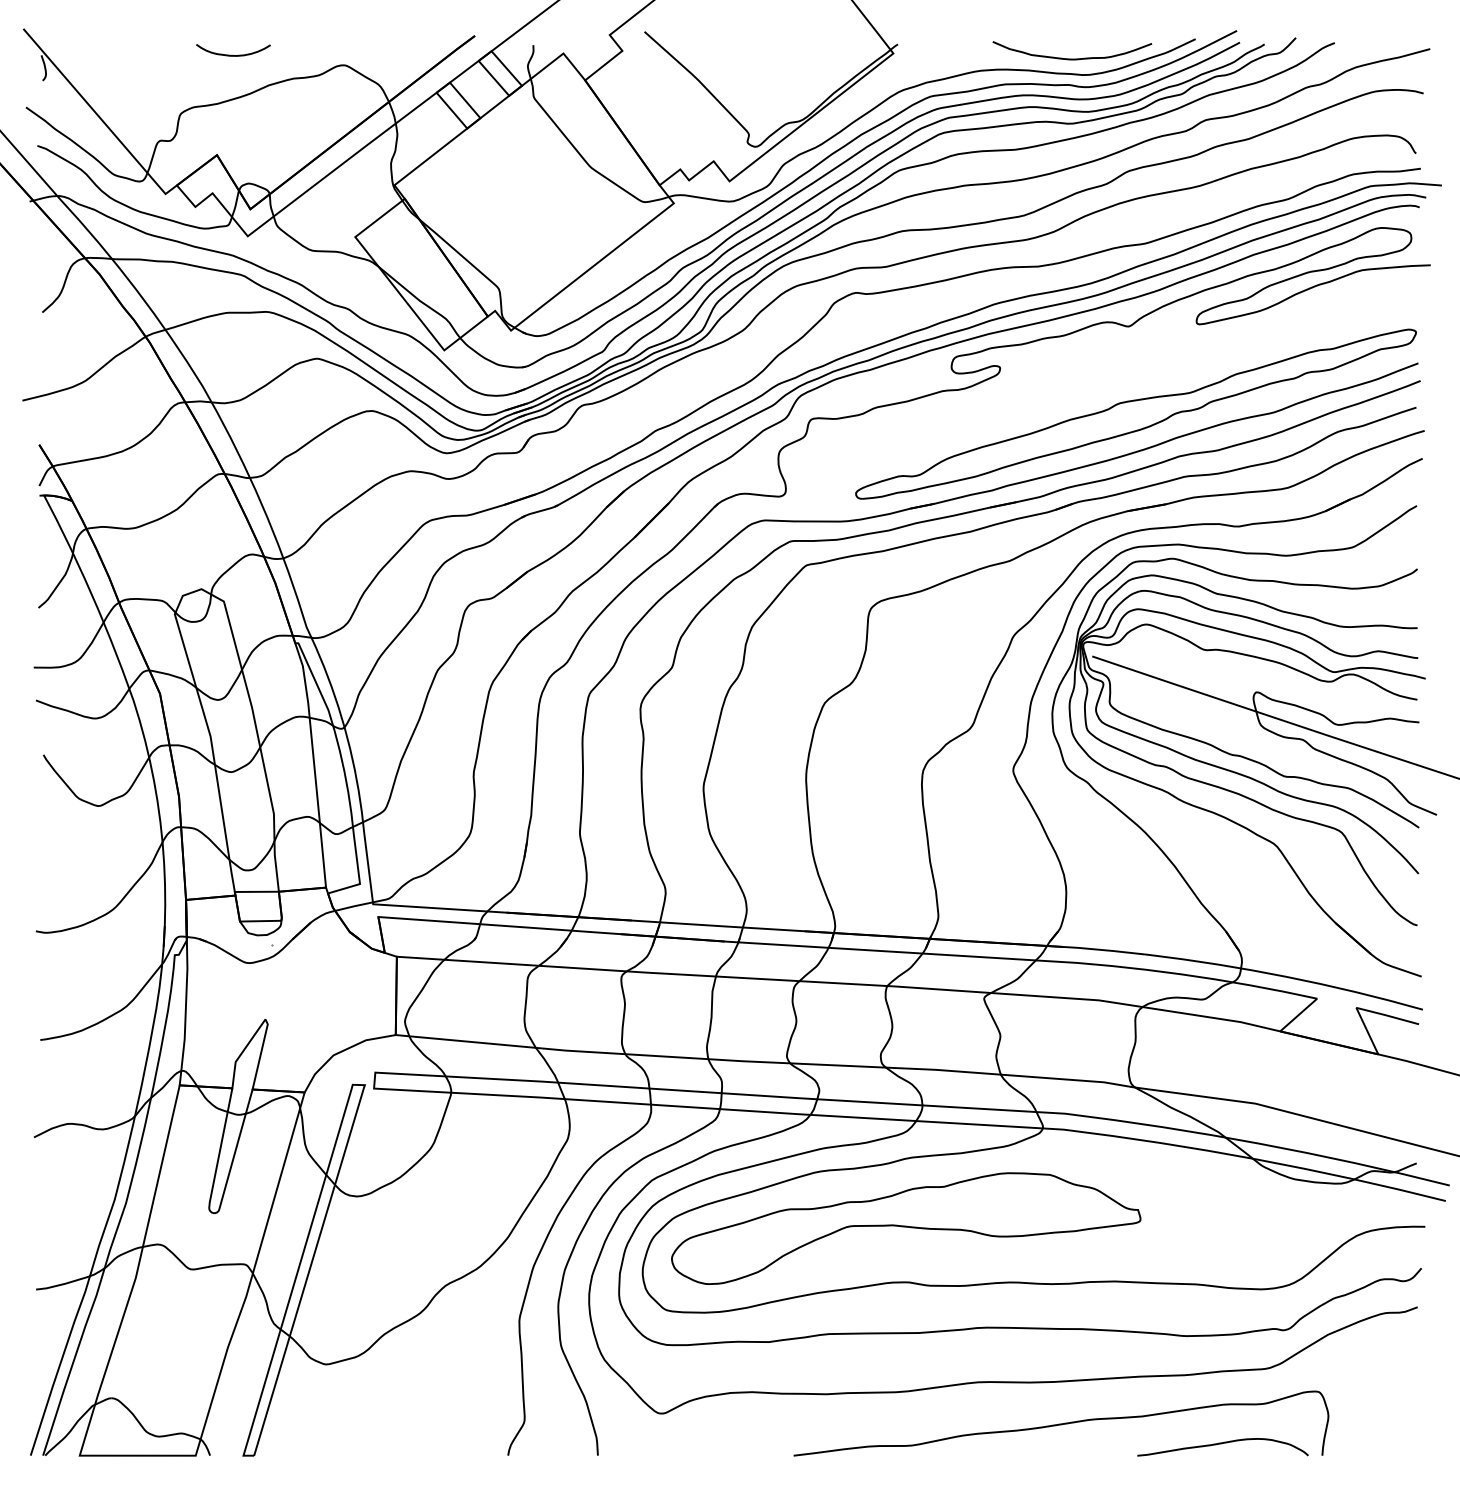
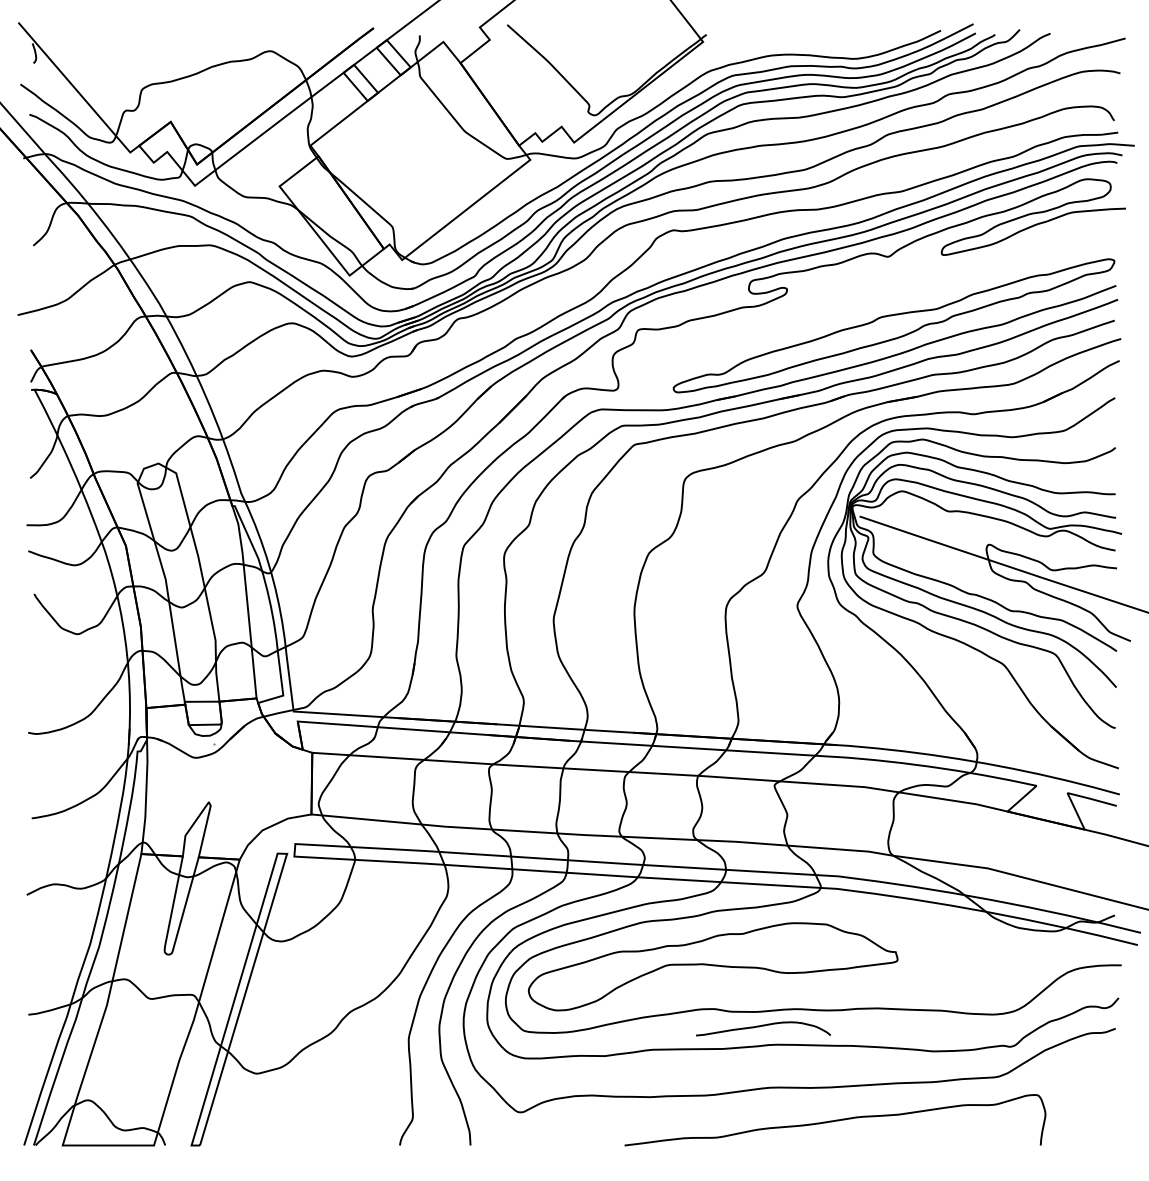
curve: (233, 54) -> (183, 42), removed
curve: (1071, 58) -> (843, 45), removed
curve: (1222, 1444) -> (763, 1026), moved

